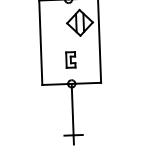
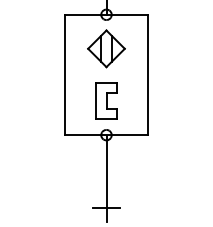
part: (80, 22) -> (106, 48), moved
part: (70, 59) -> (106, 100), size x1.67

